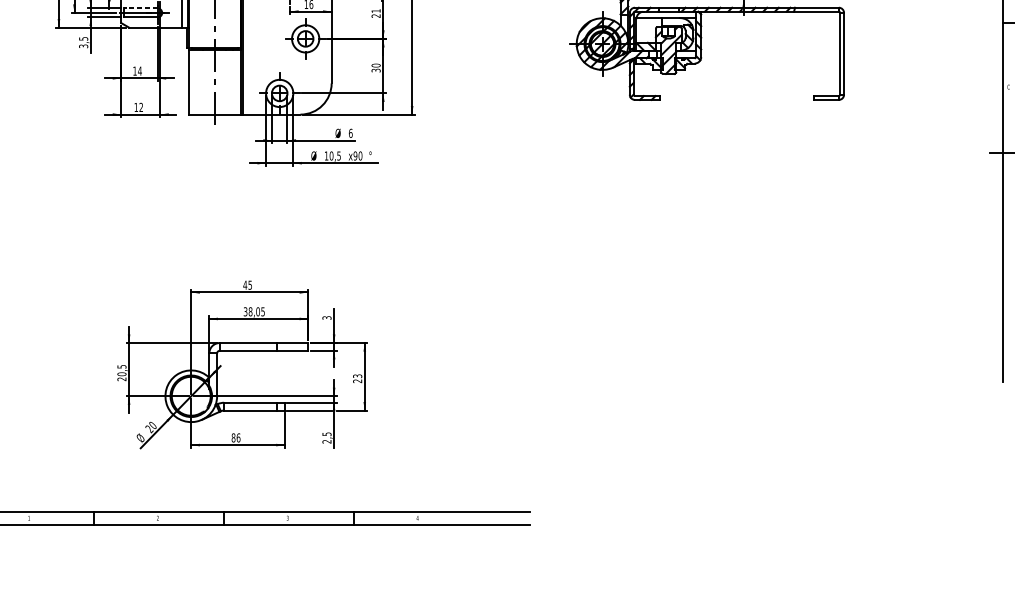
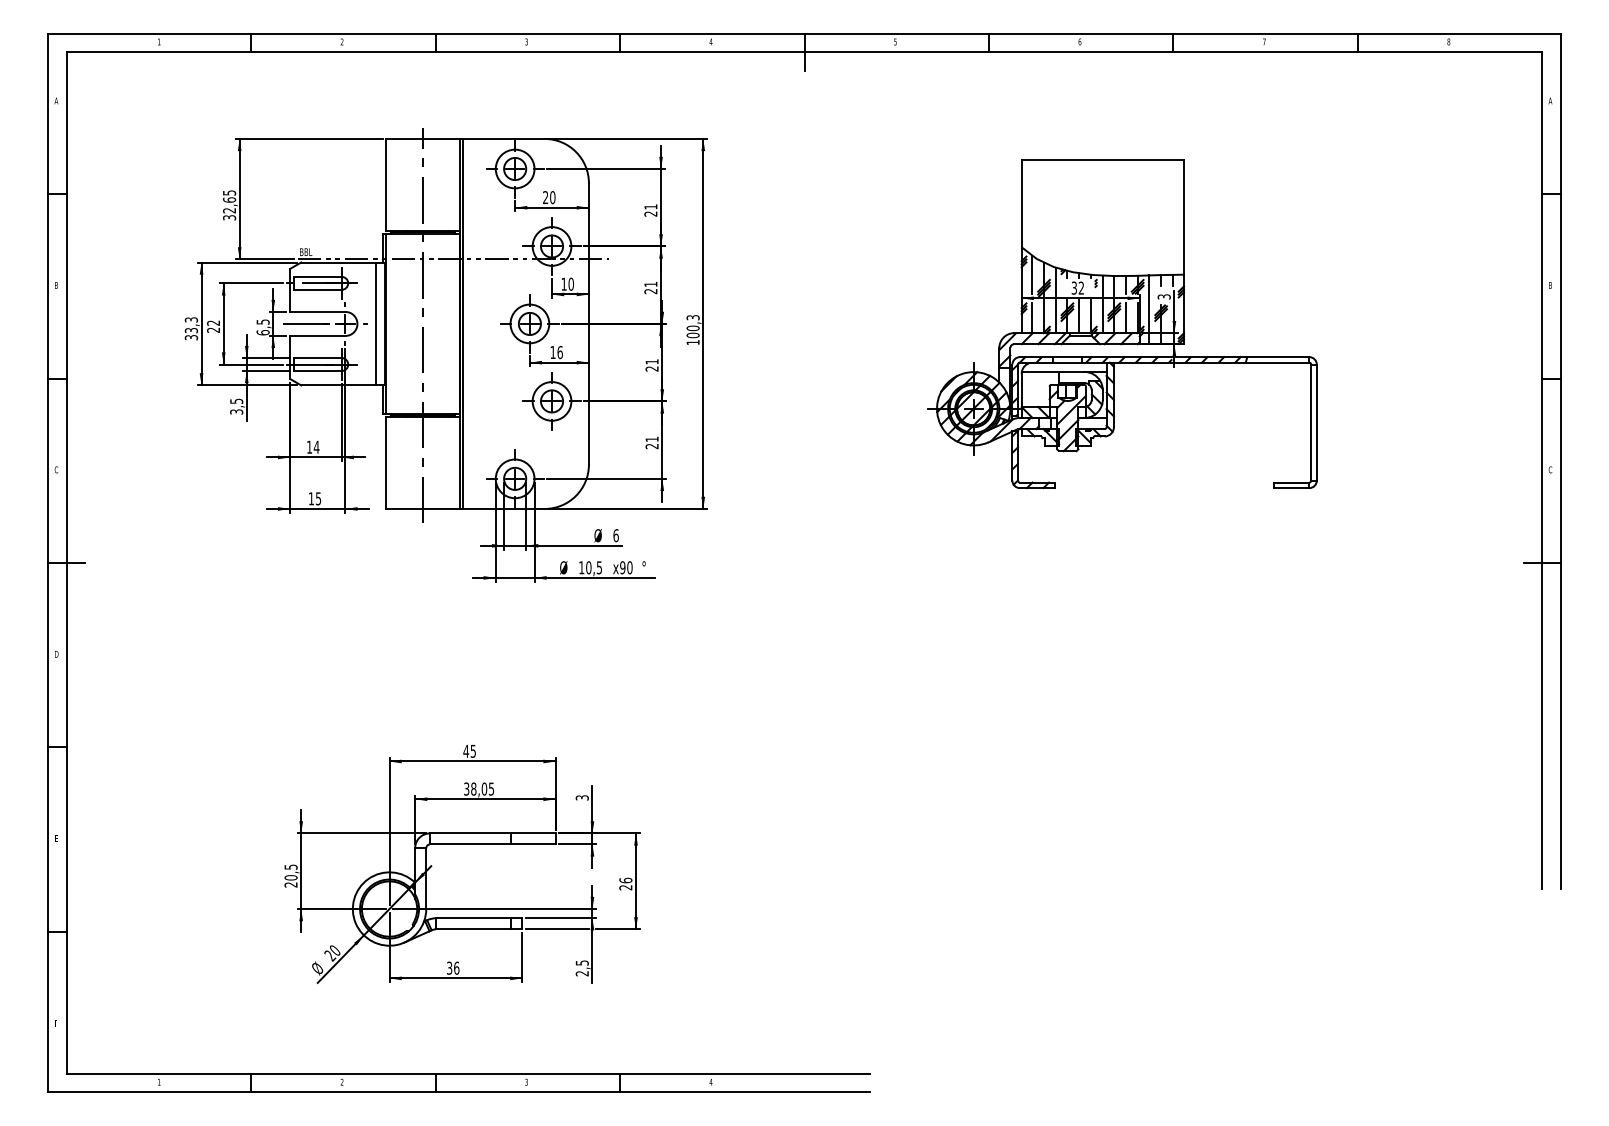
line: (140, 8) -> (317, 358), dashed -> solid
text: (375, 67) -> (651, 442), 30 -> 21
text: (141, 107) -> (318, 498), 12 -> 15
text: (357, 376) -> (625, 880), 23 -> 26
text: (233, 437) -> (449, 967), 86 -> 36

